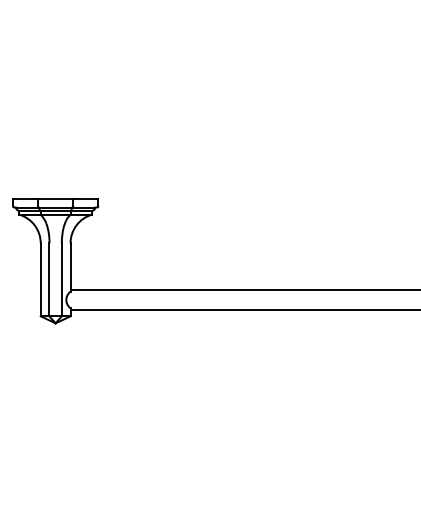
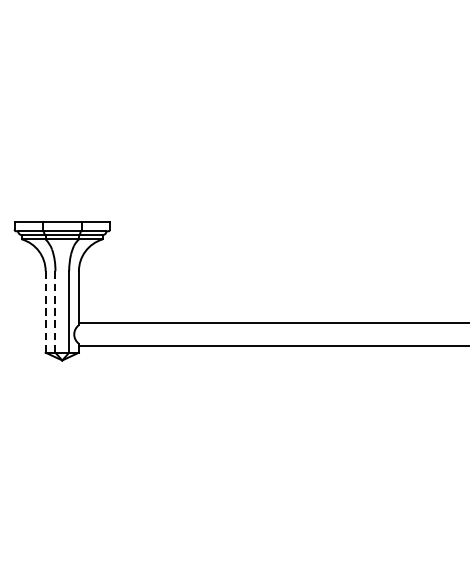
line: (40, 279) -> (45, 311), solid -> dashed
line: (49, 279) -> (55, 311), solid -> dashed

